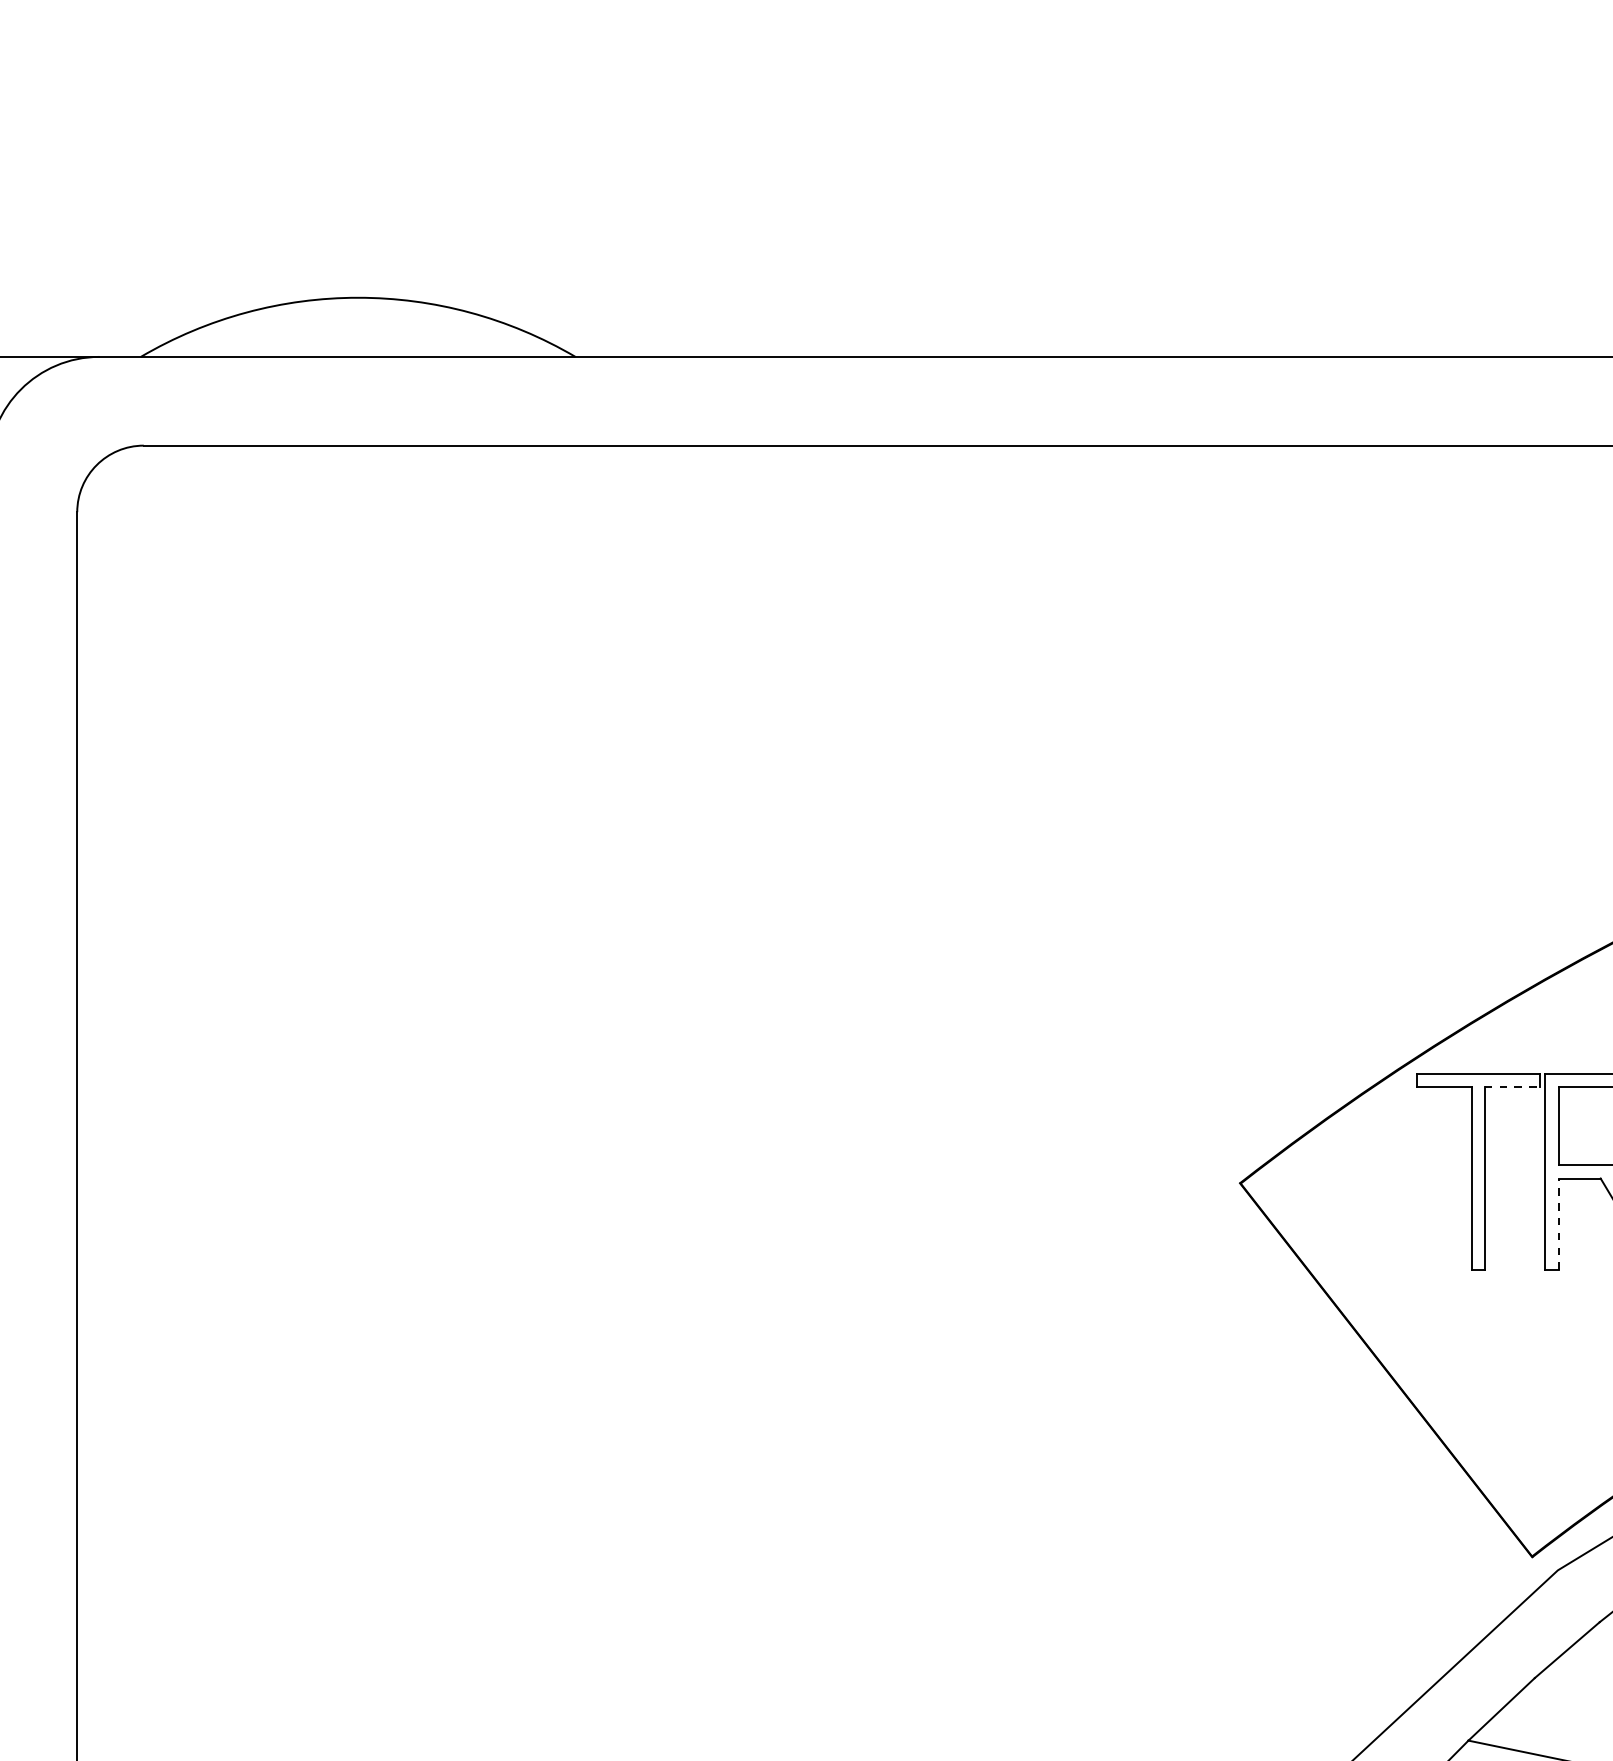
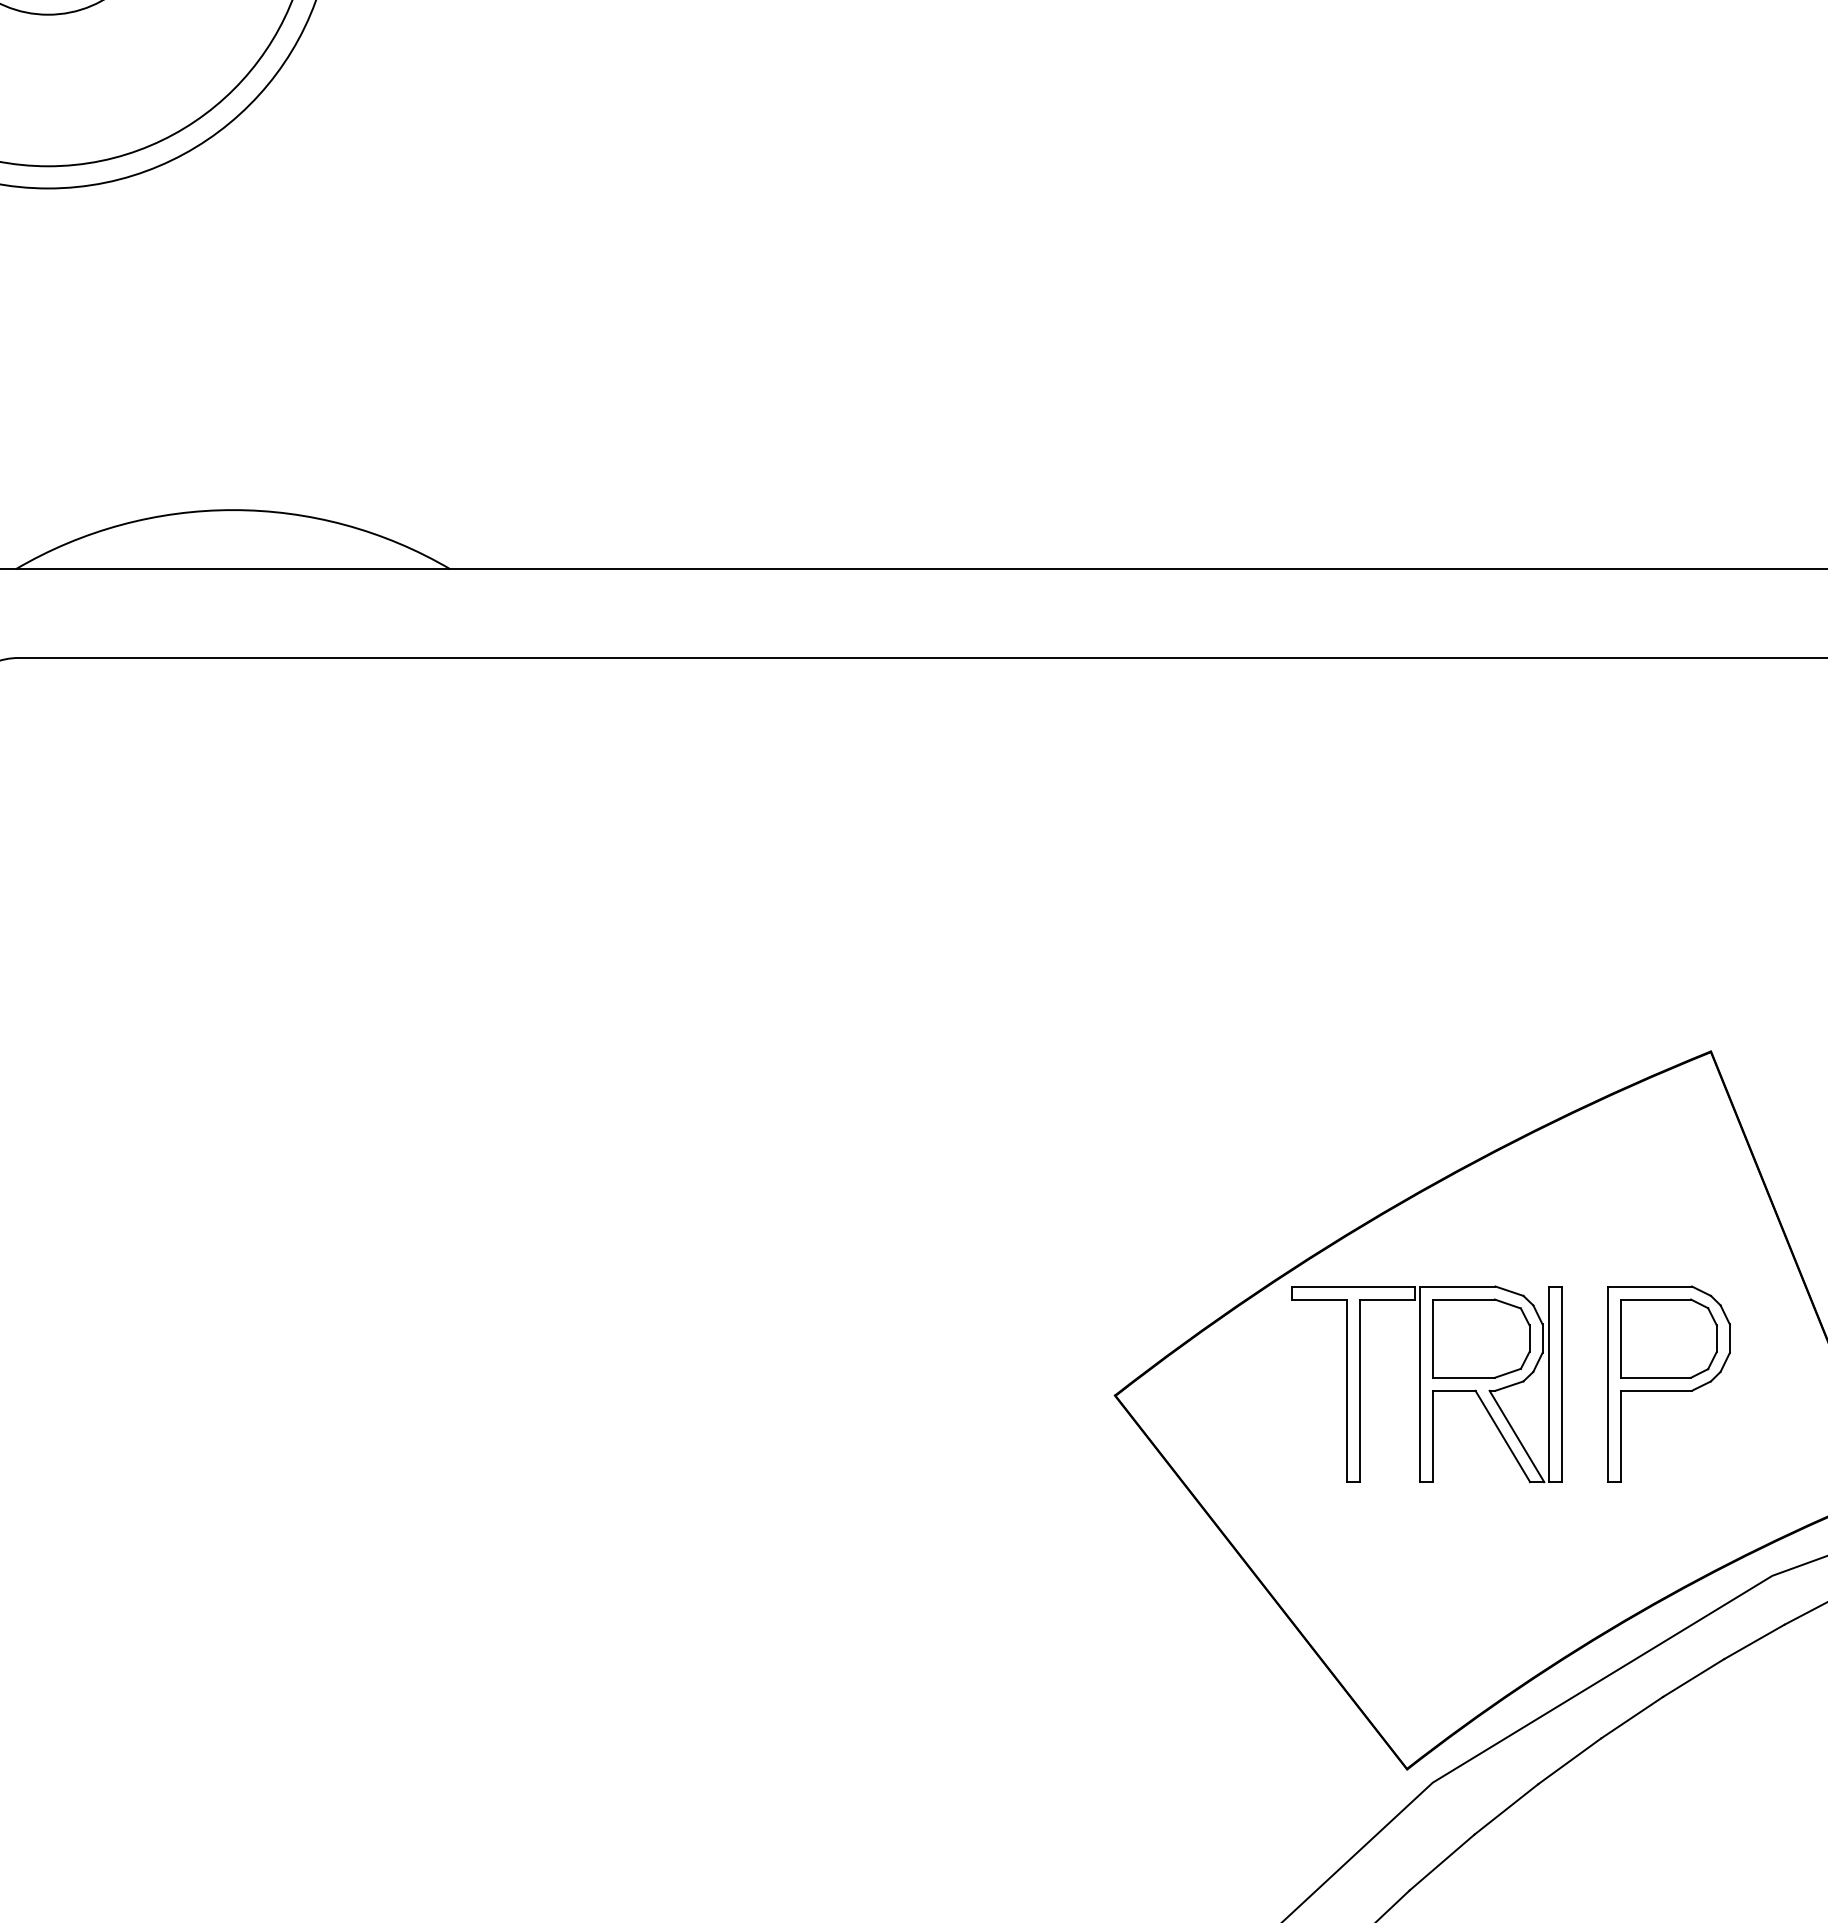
line: (1512, 1087) -> (1387, 1299), dashed -> solid
line: (1558, 1224) -> (1433, 1436), dashed -> solid

